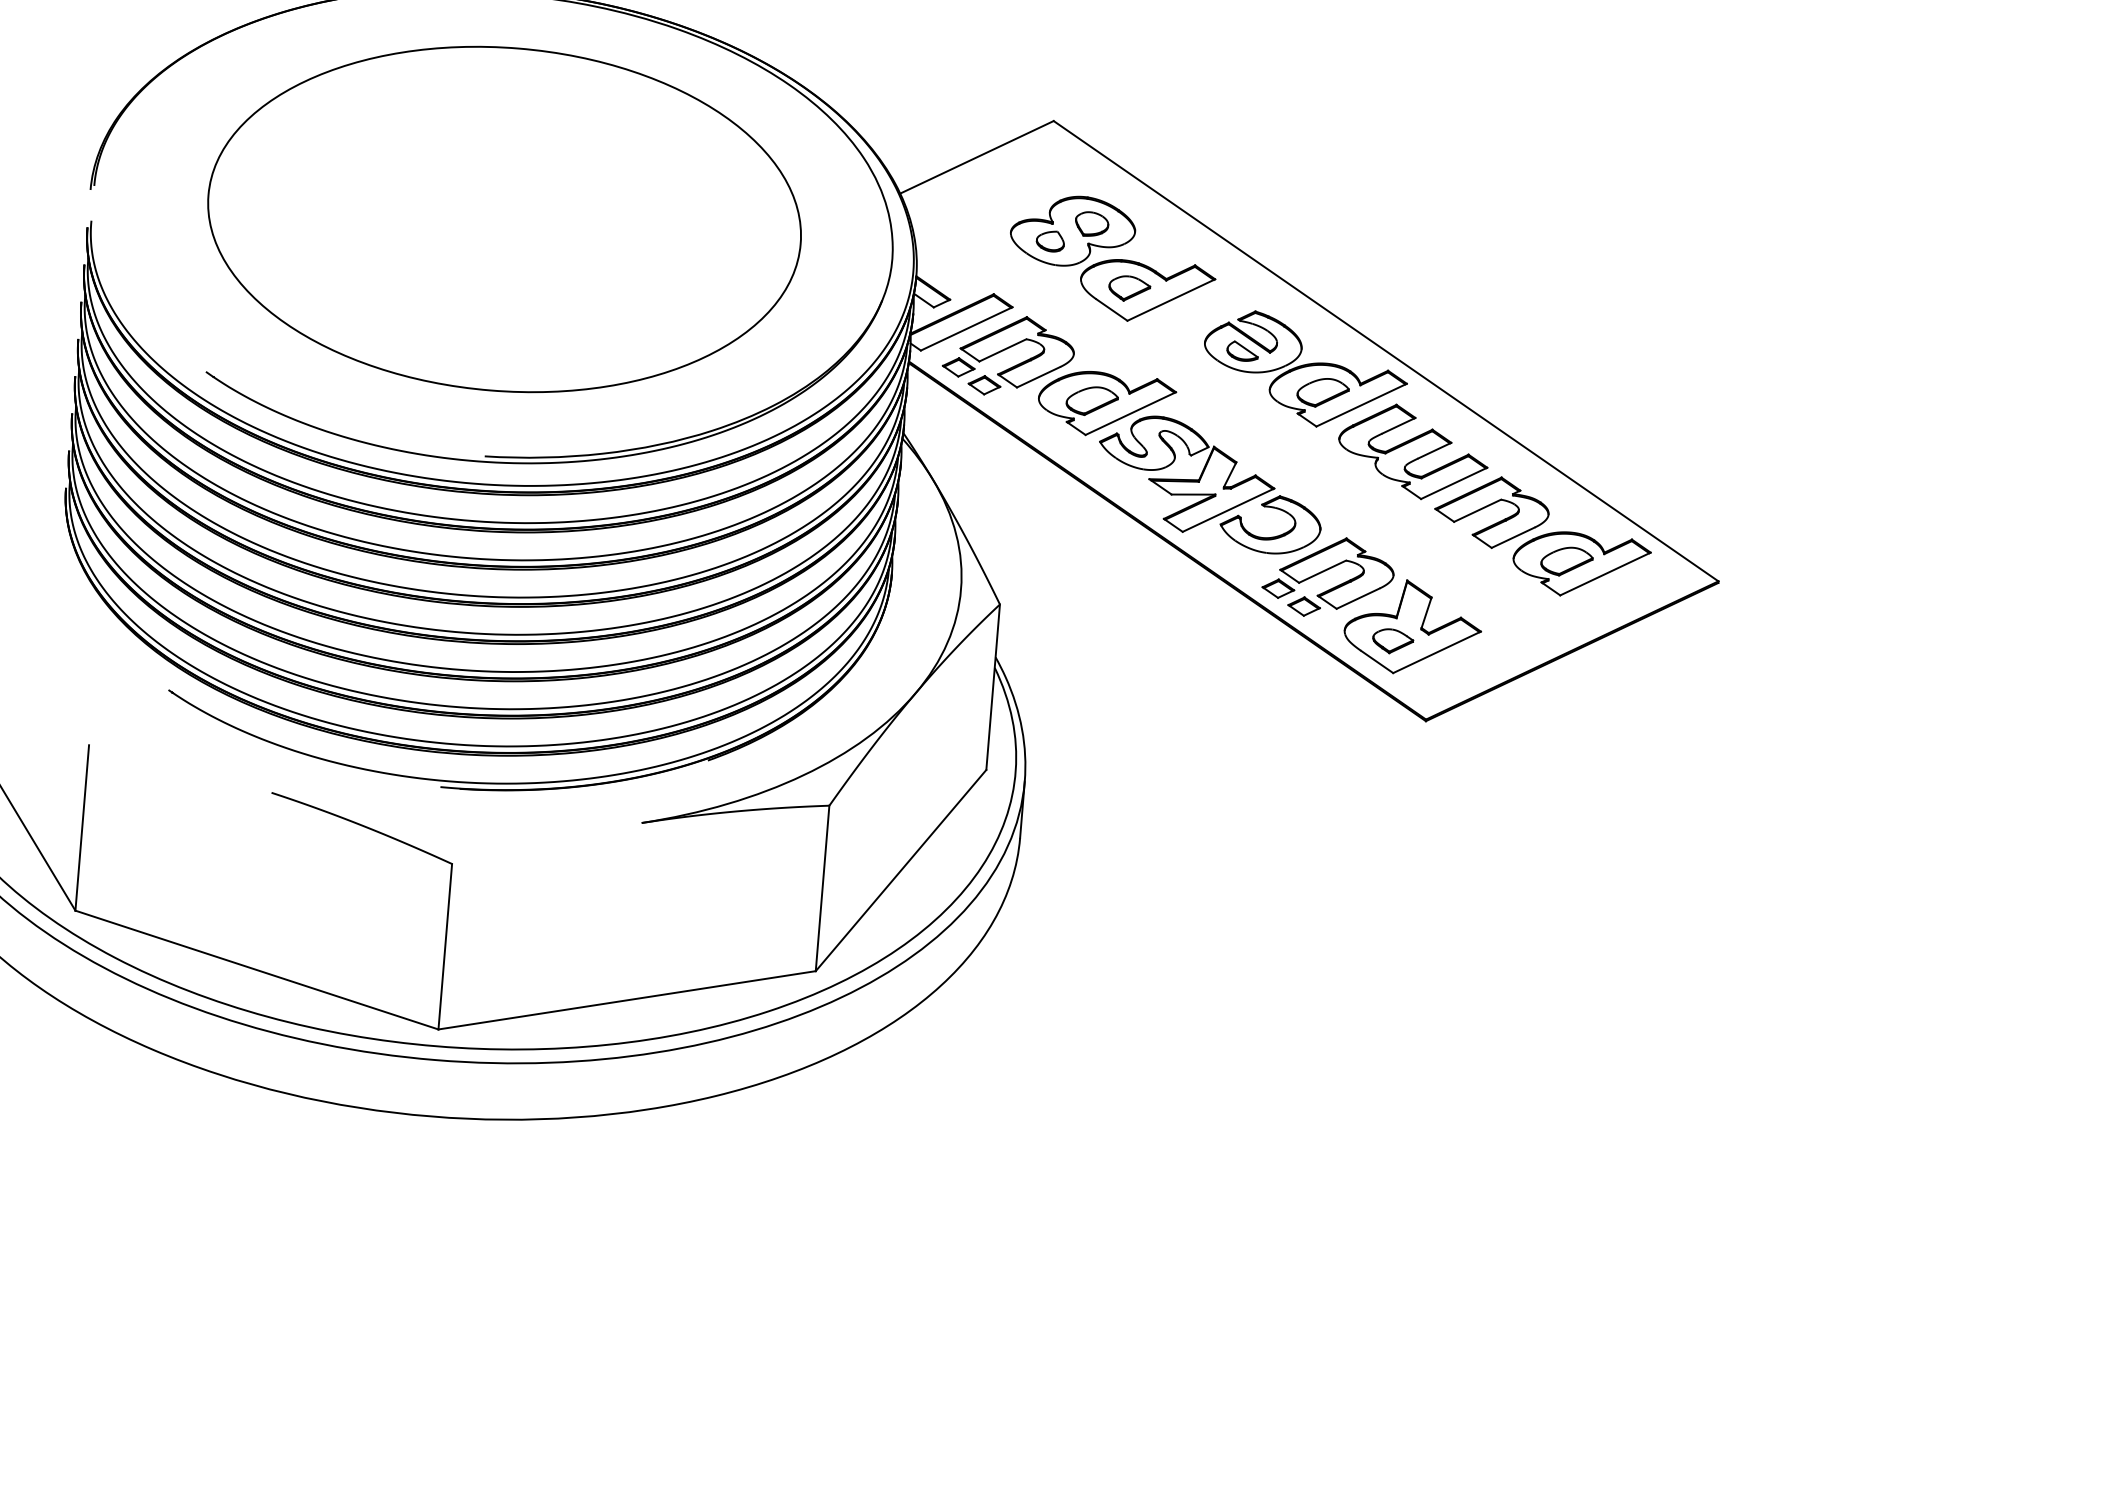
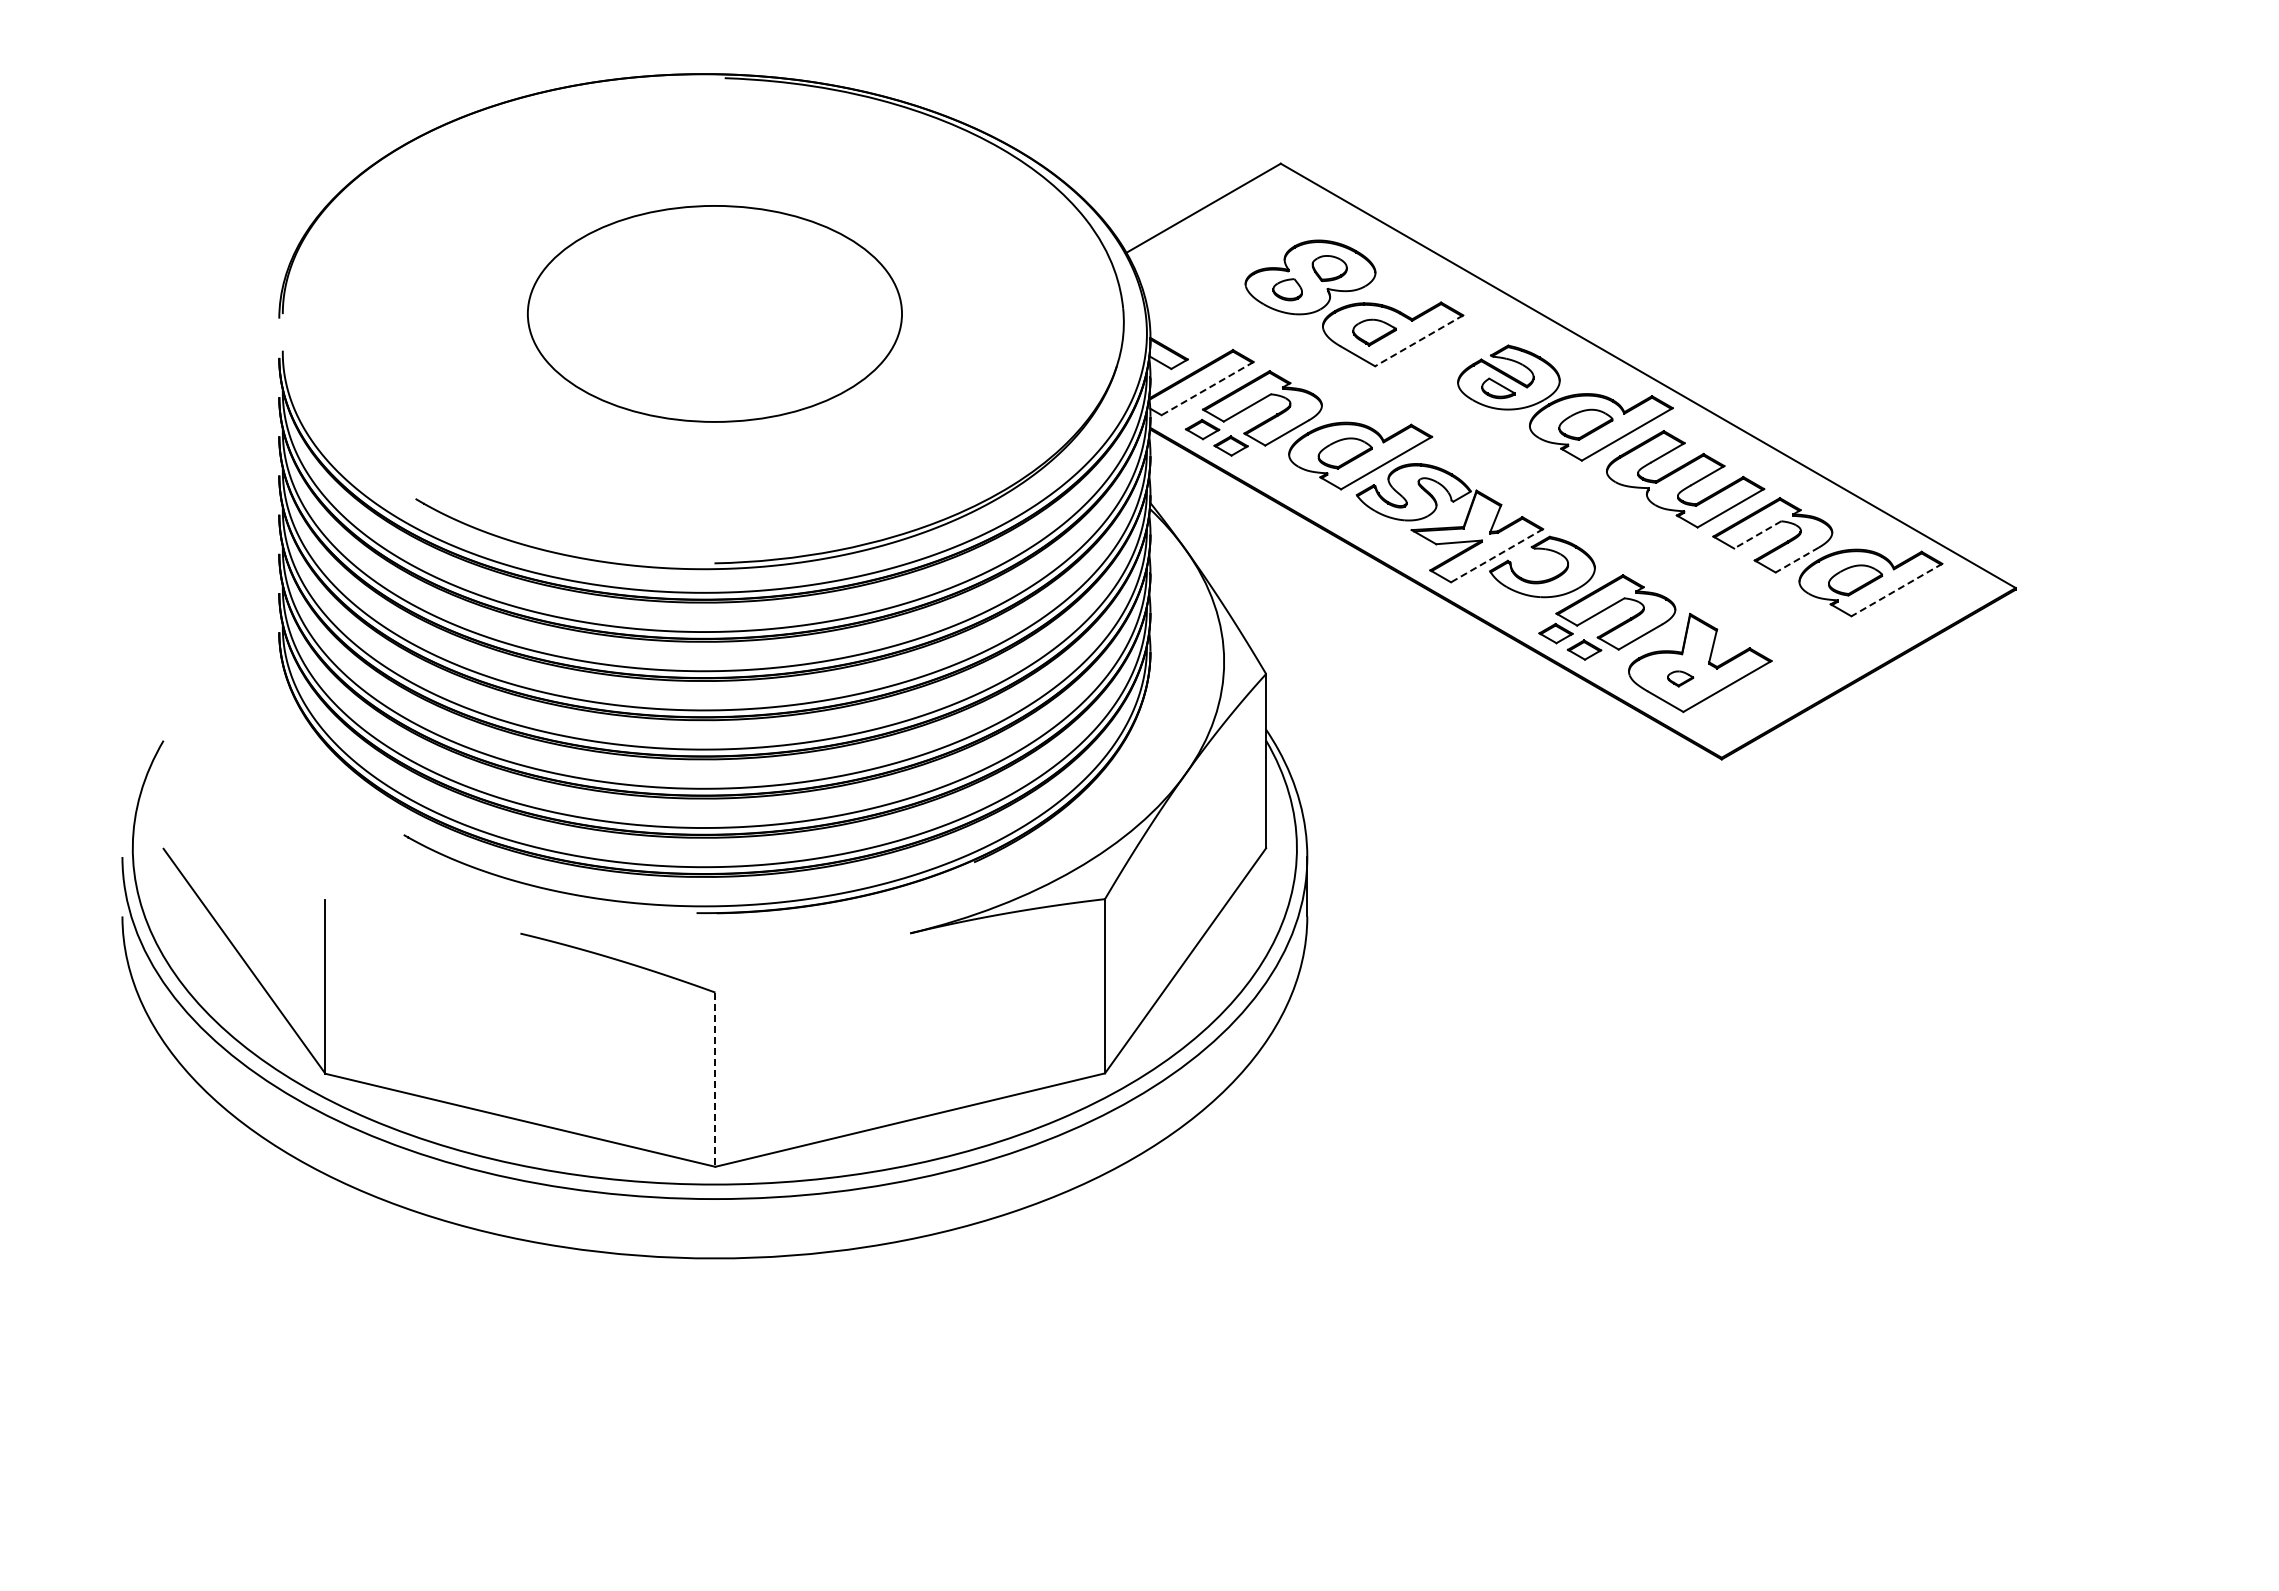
part: (504, 219) -> (714, 313), size x0.6
line: (1171, 299) -> (1419, 340), solid -> dashed
line: (966, 328) -> (1207, 388), solid -> dashed
line: (1227, 509) -> (1496, 555), solid -> dashed
line: (1477, 511) -> (1757, 535), solid -> dashed
line: (1512, 538) -> (1796, 560), solid -> dashed
line: (1605, 574) -> (1896, 590), solid -> dashed
part: (1393, 641) -> (1680, 678), size x0.6
line: (445, 947) -> (715, 1080), solid -> dashed

